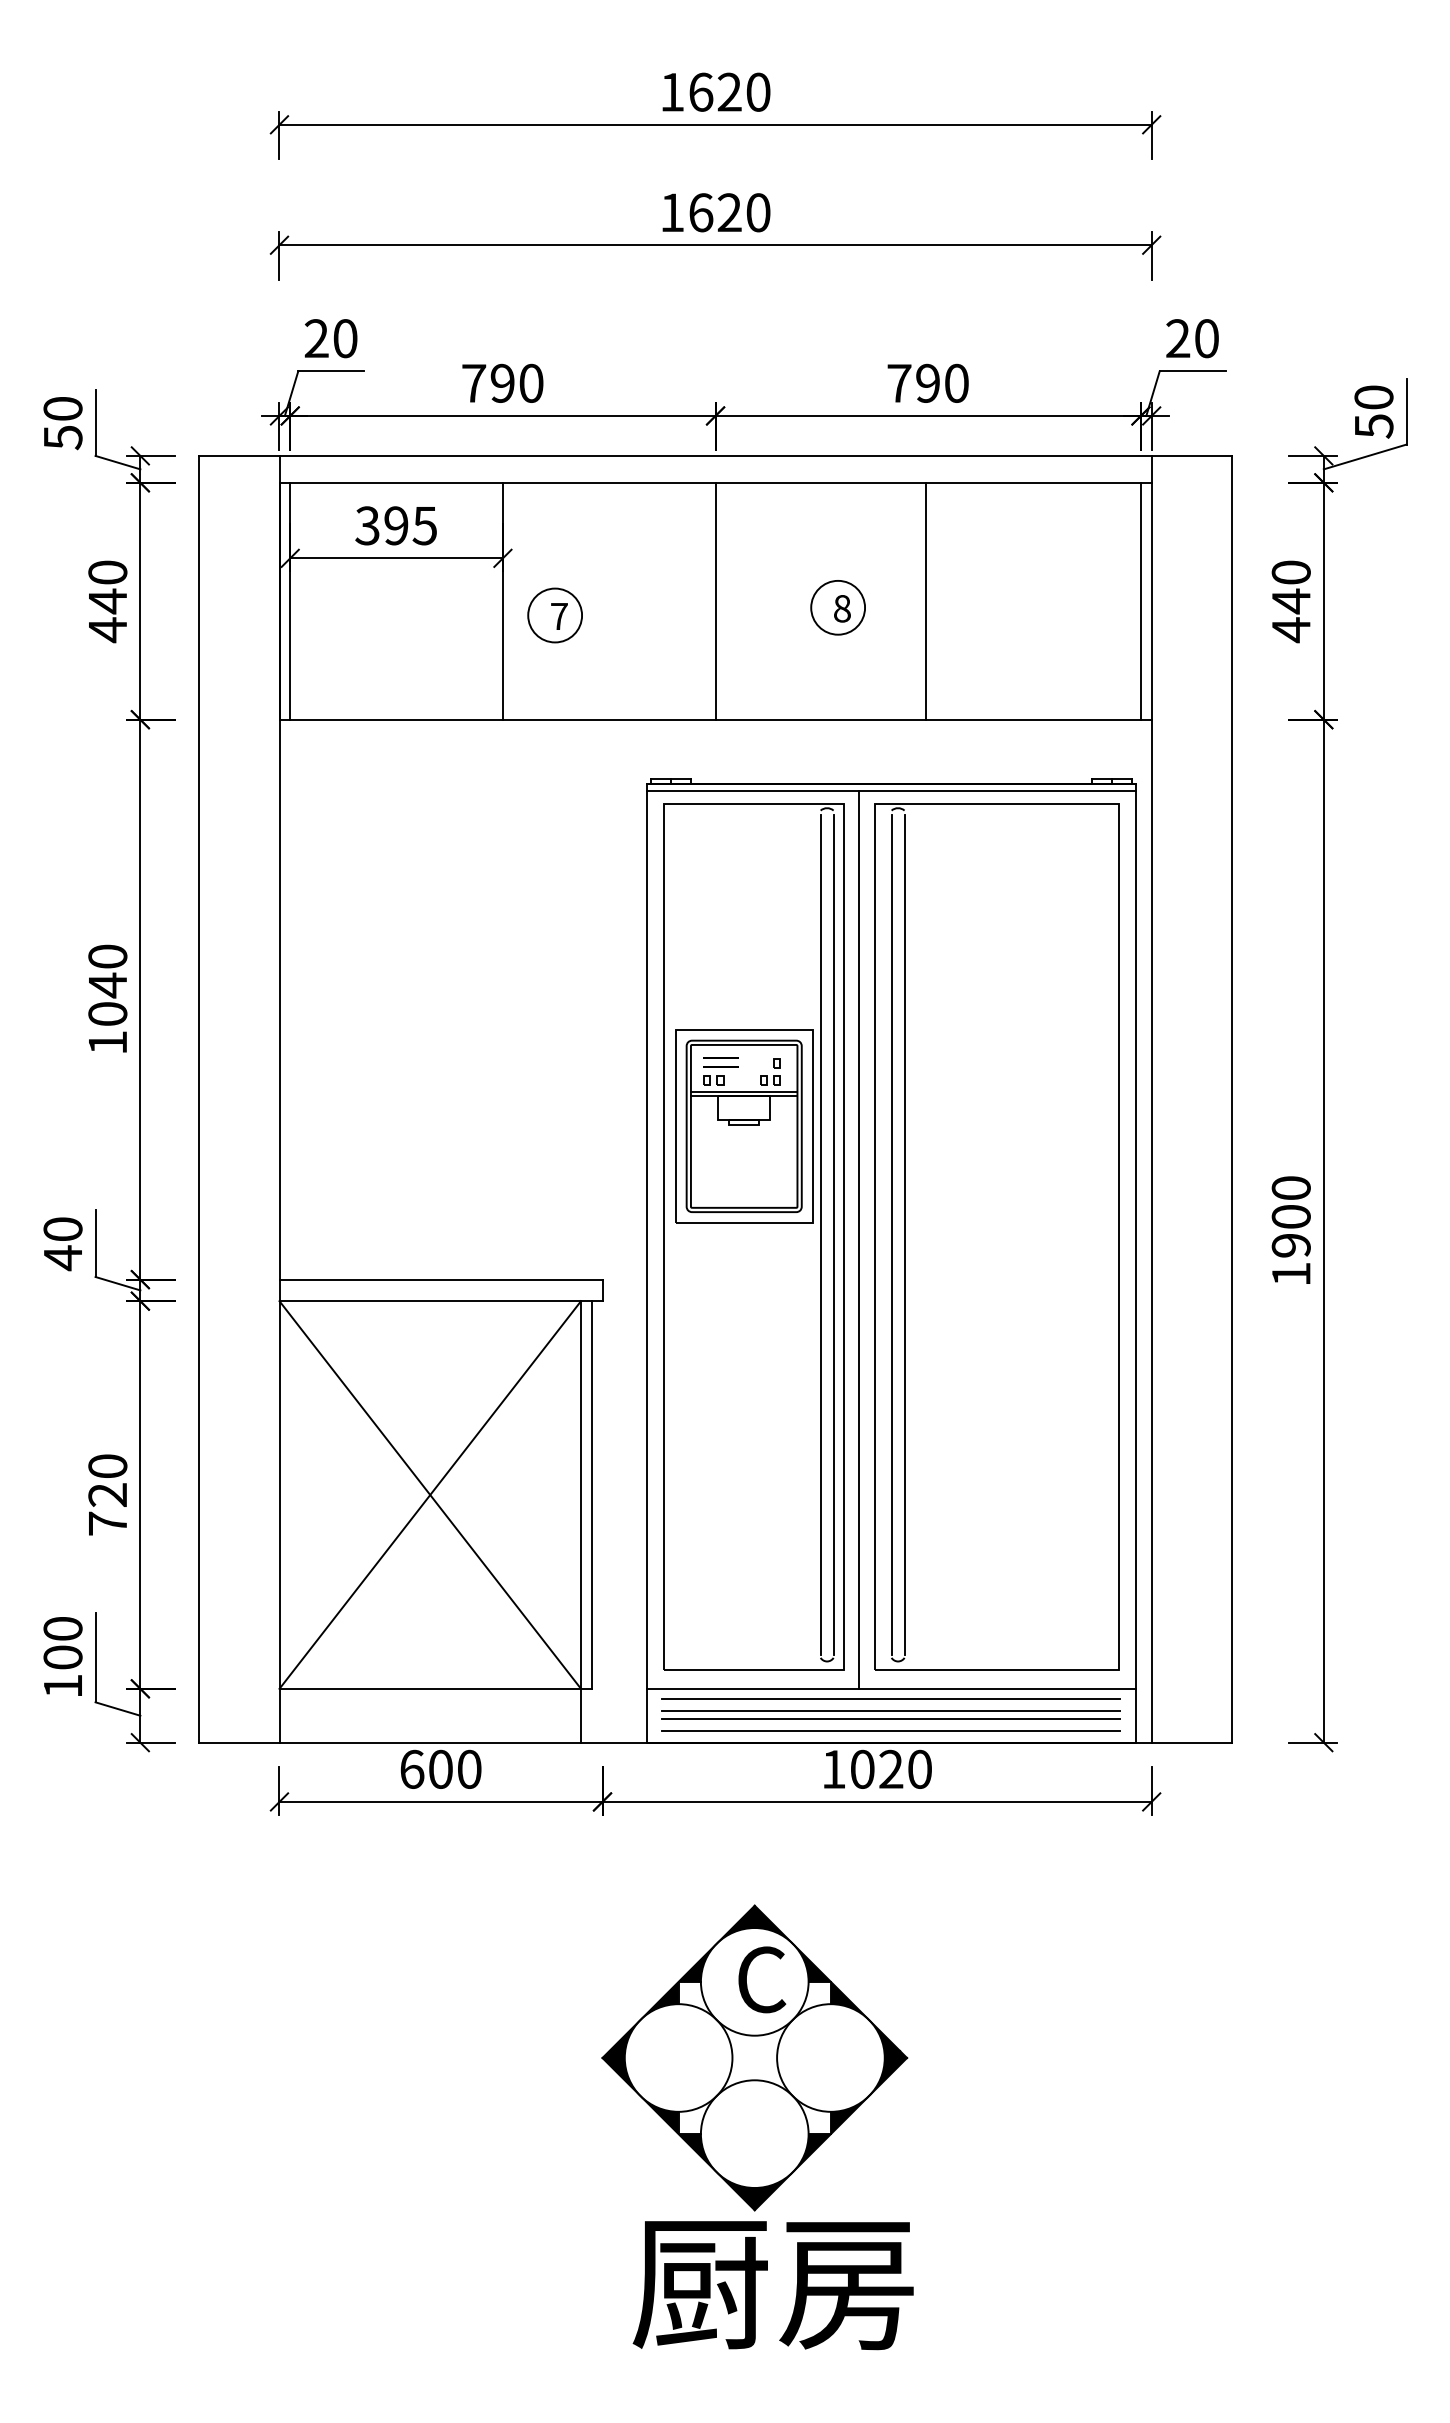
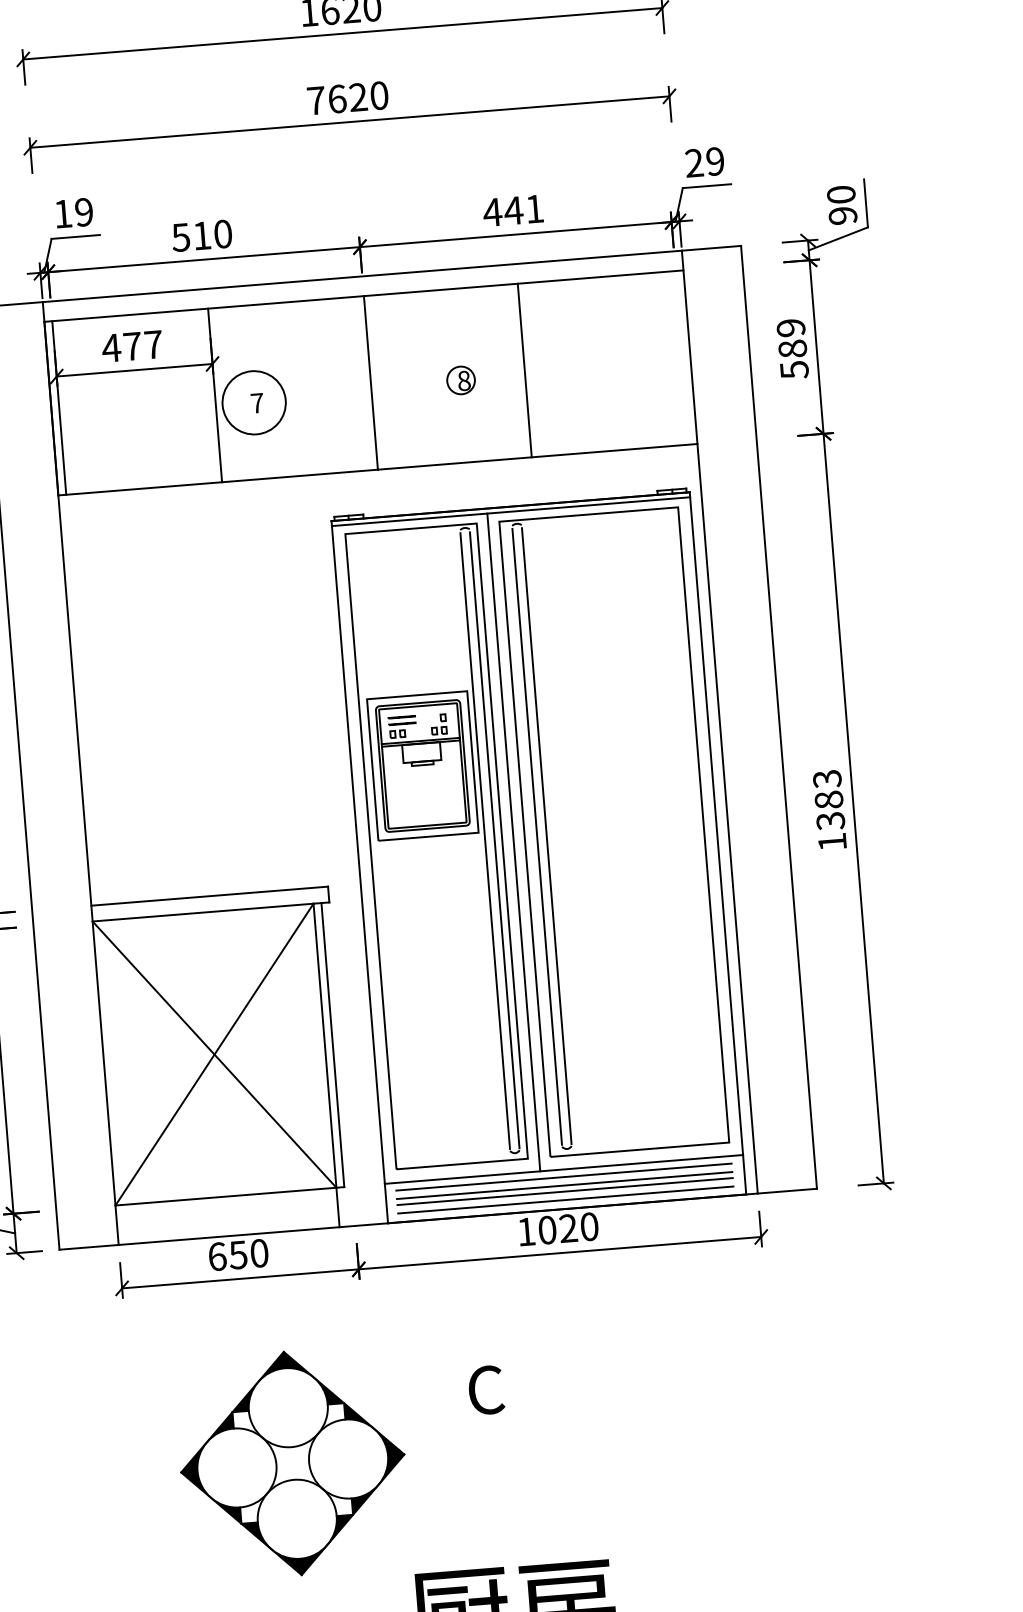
text: (672, 212) -> (316, 100), 1620 -> 7620
text: (330, 338) -> (73, 213), 20 -> 19
text: (1206, 338) -> (715, 161), 20 -> 29
text: (487, 382) -> (190, 236), 790 -> 510
text: (927, 382) -> (513, 210), 790 -> 441
text: (1373, 426) -> (842, 216), 50 -> 90
text: (395, 525) -> (131, 346), 395 -> 477
line: (1140, 600) -> (682, 357), removed
text: (1290, 601) -> (792, 349), 440 -> 589
circle: (838, 607) -> (461, 380), size x0.7
circle: (555, 615) -> (254, 402), size x1.6
text: (1290, 1217) -> (828, 800), 1900 -> 1383
text: (440, 1768) -> (238, 1254), 600 -> 650
part: (754, 2057) -> (292, 1463), moved

